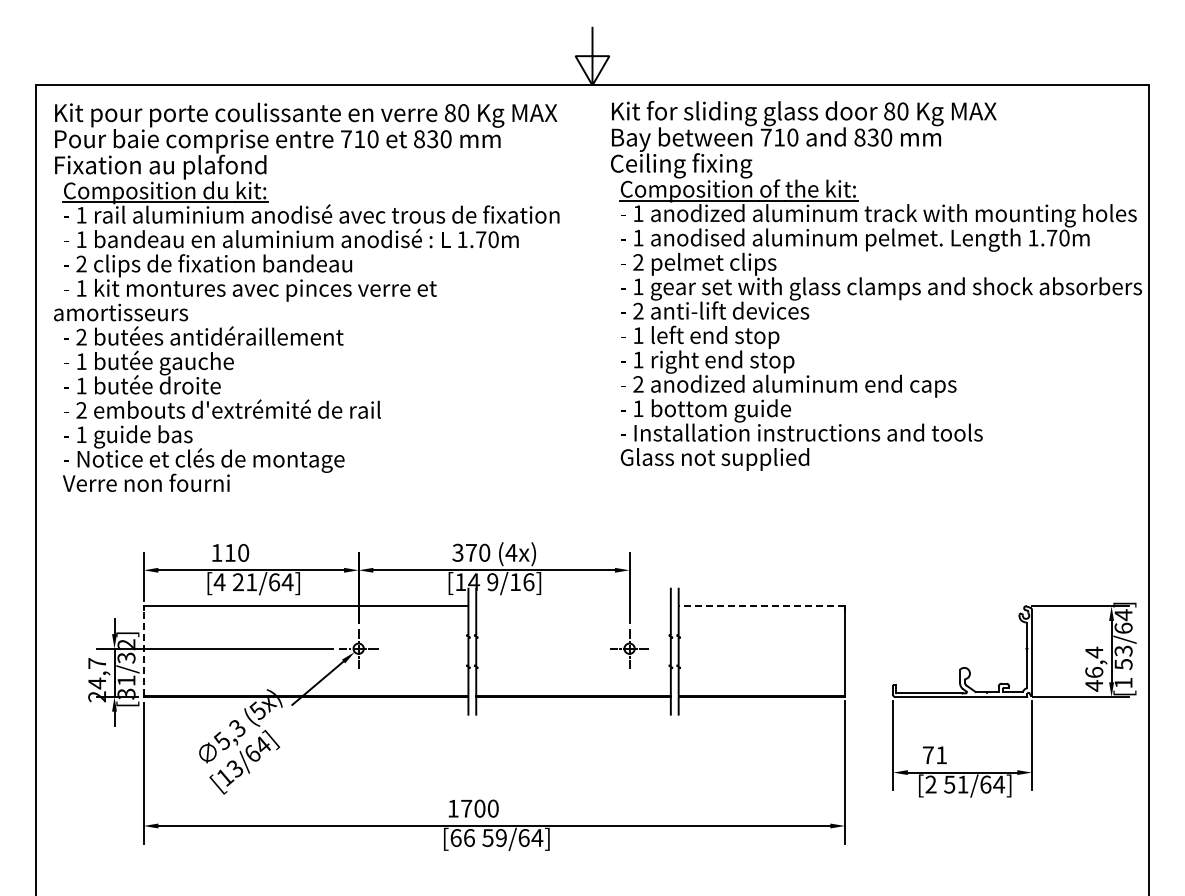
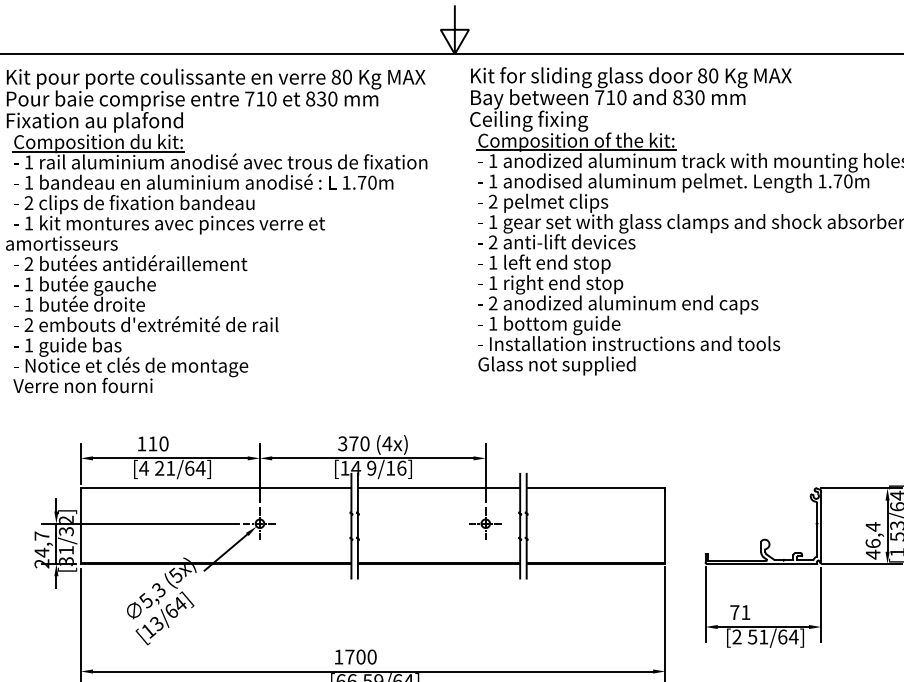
line: (573, 606) -> (439, 488), added
line: (761, 606) -> (595, 488), dashed -> solid
line: (143, 652) -> (80, 526), dashed -> solid

